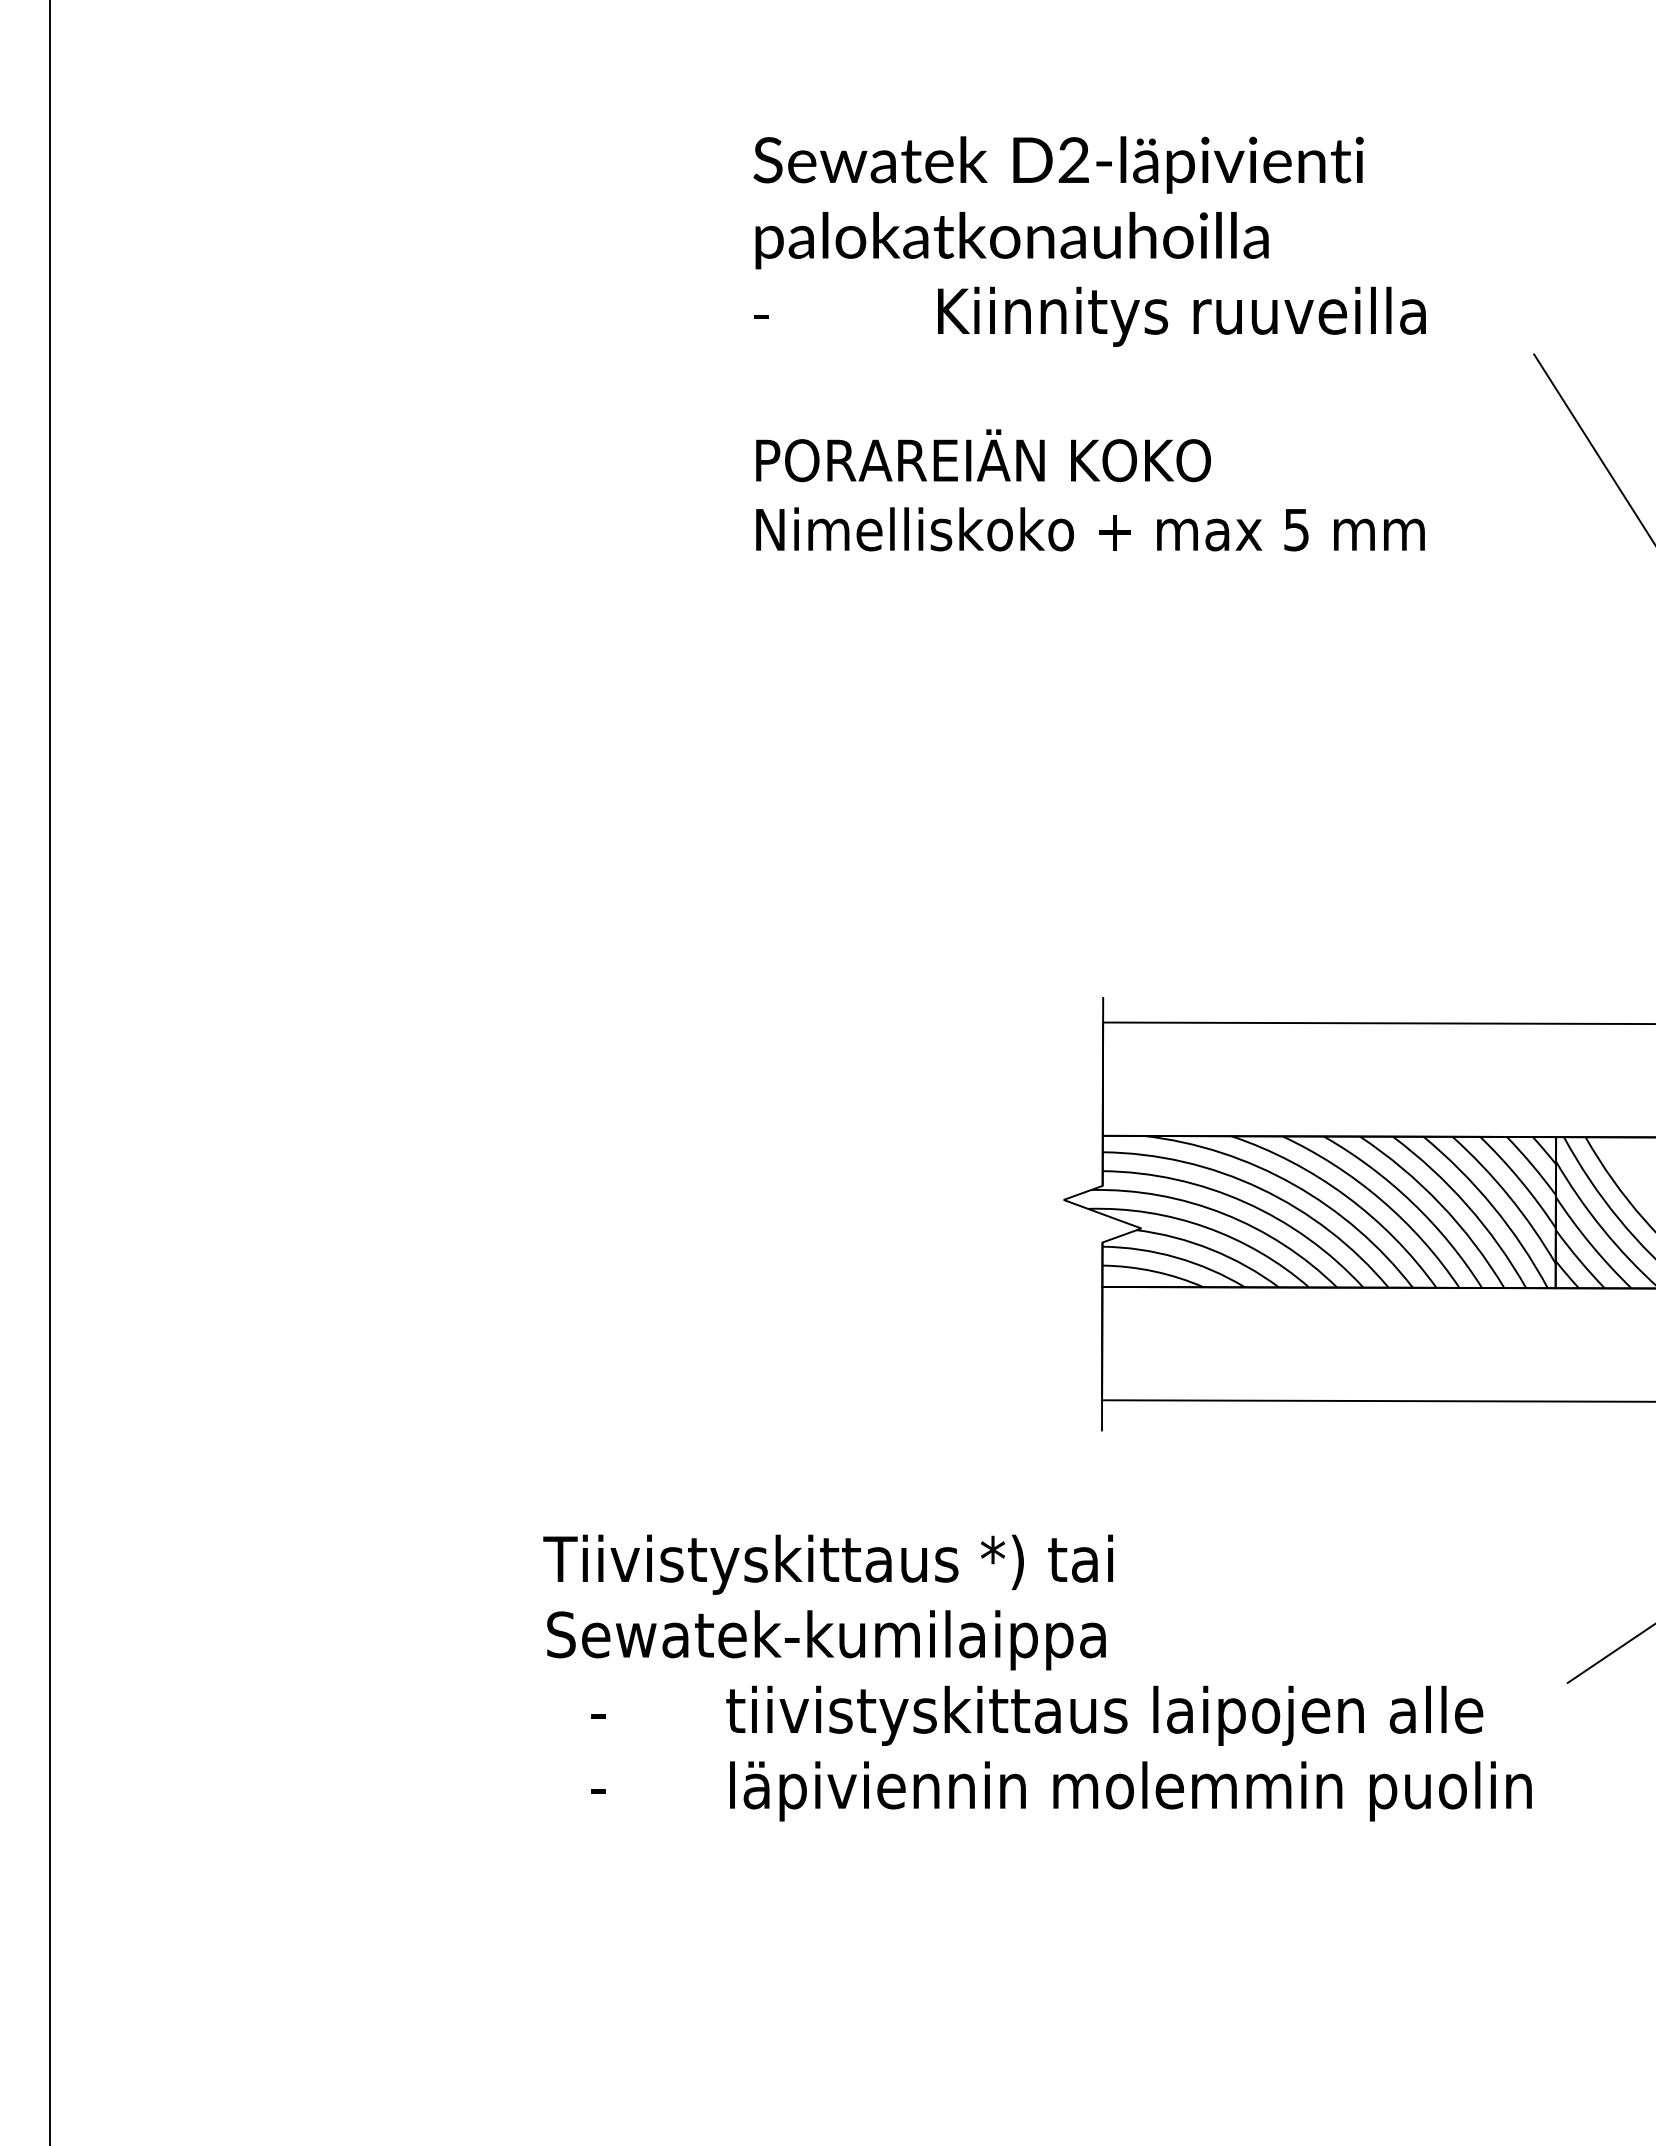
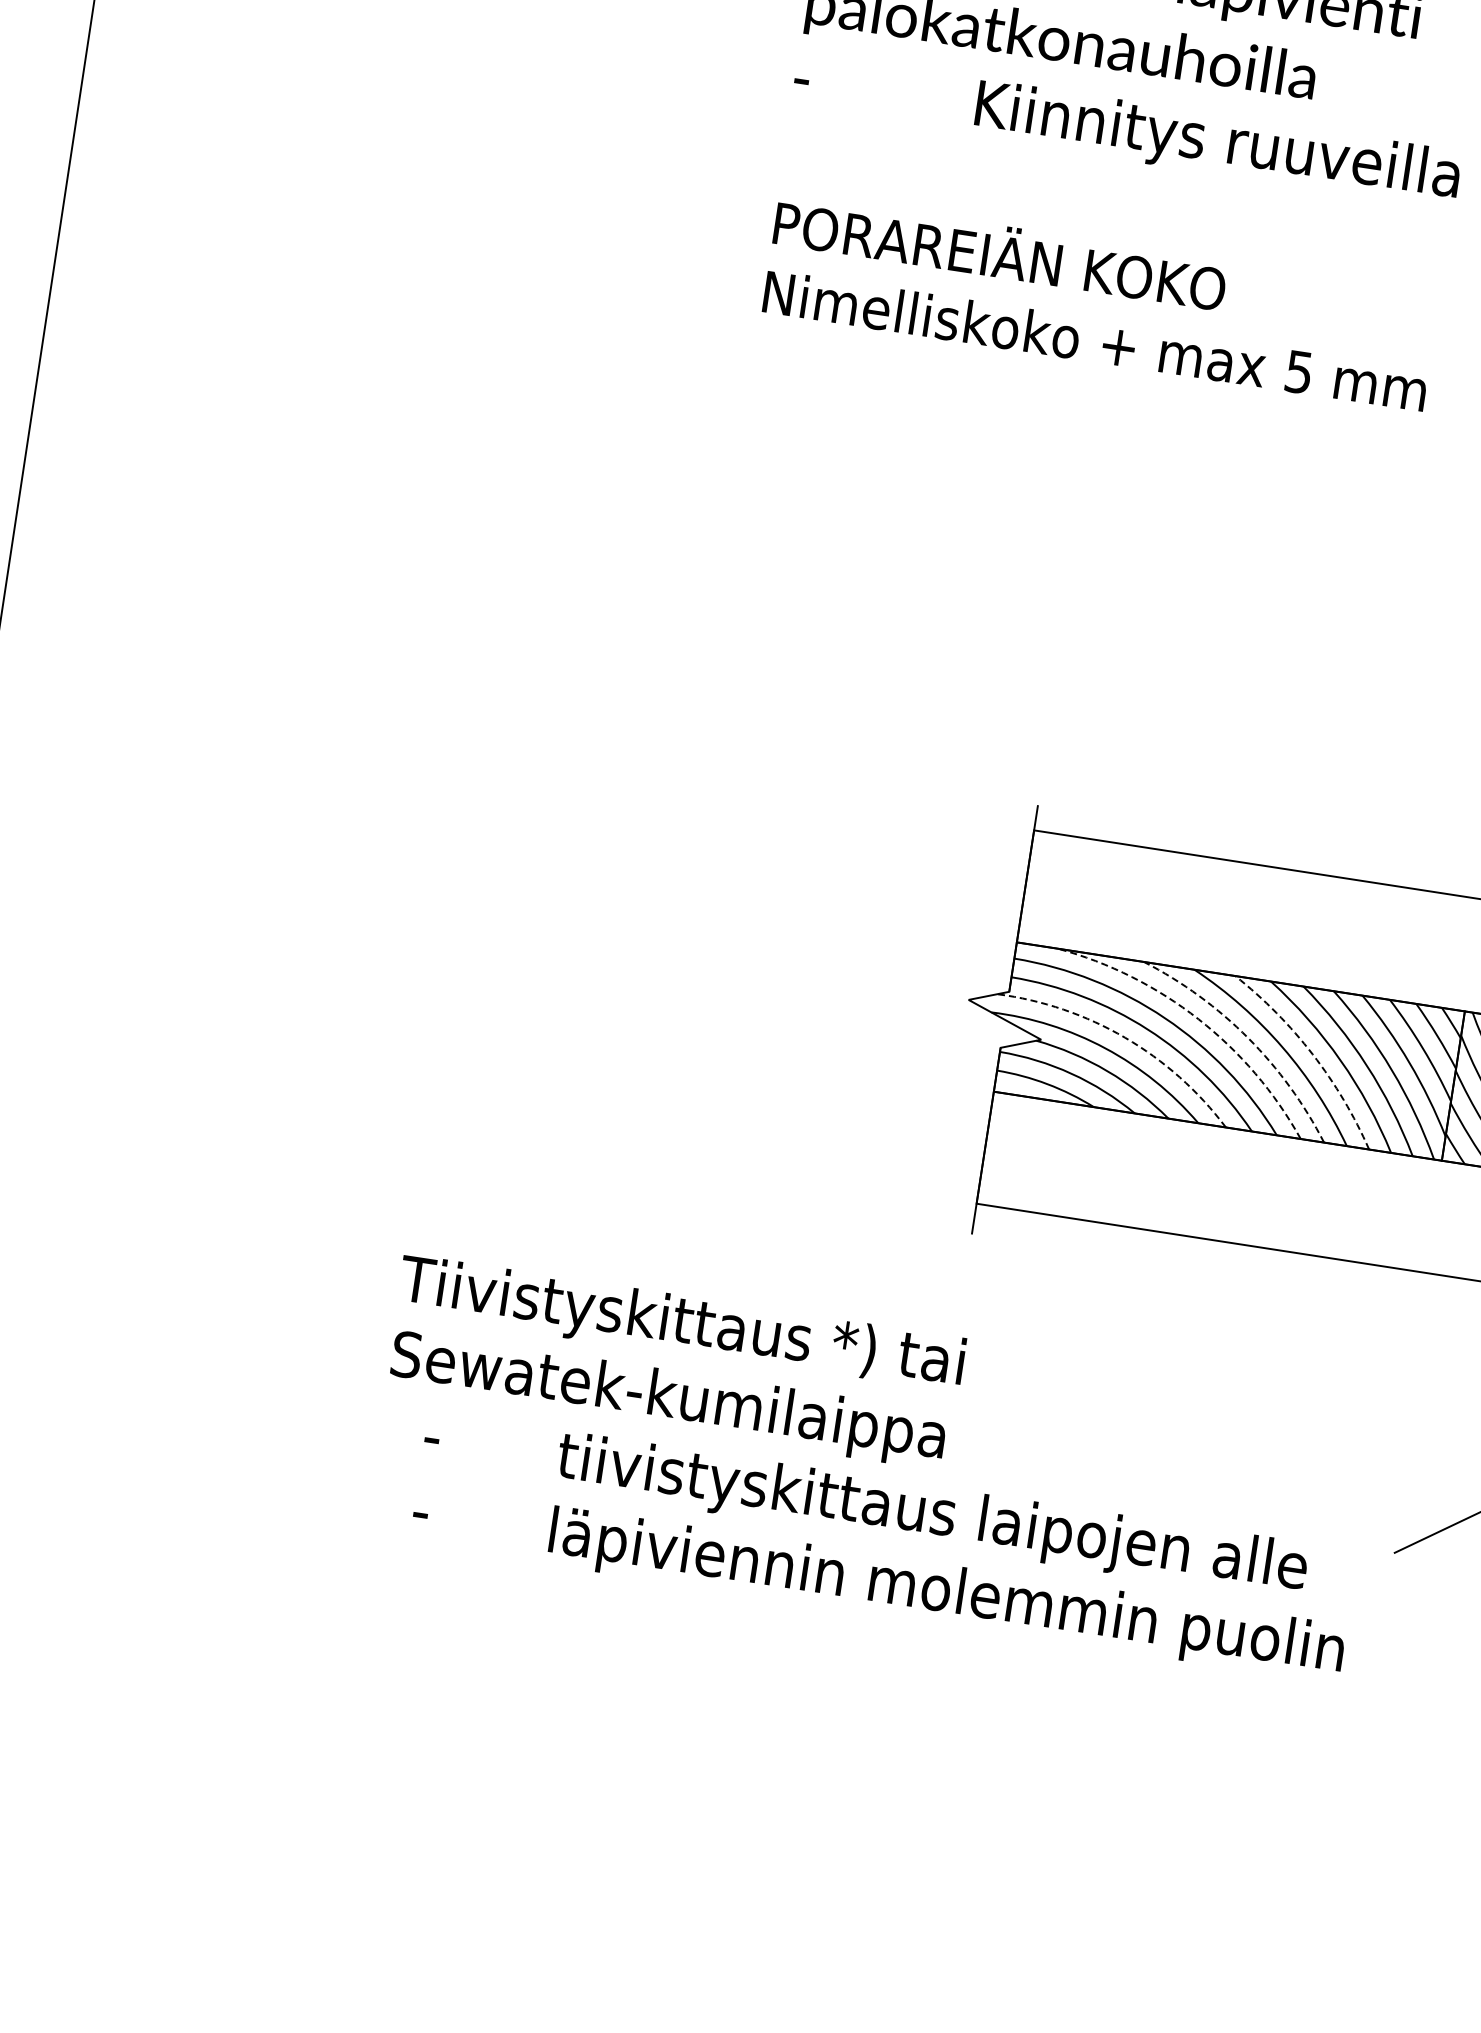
arc: (1293, 1184) -> (1198, 1019), solid -> dashed
arc: (1345, 1195) -> (1247, 1037), solid -> dashed
arc: (1412, 1202) -> (1313, 1054), solid -> dashed
arc: (1224, 1213) -> (1125, 1037), solid -> dashed

